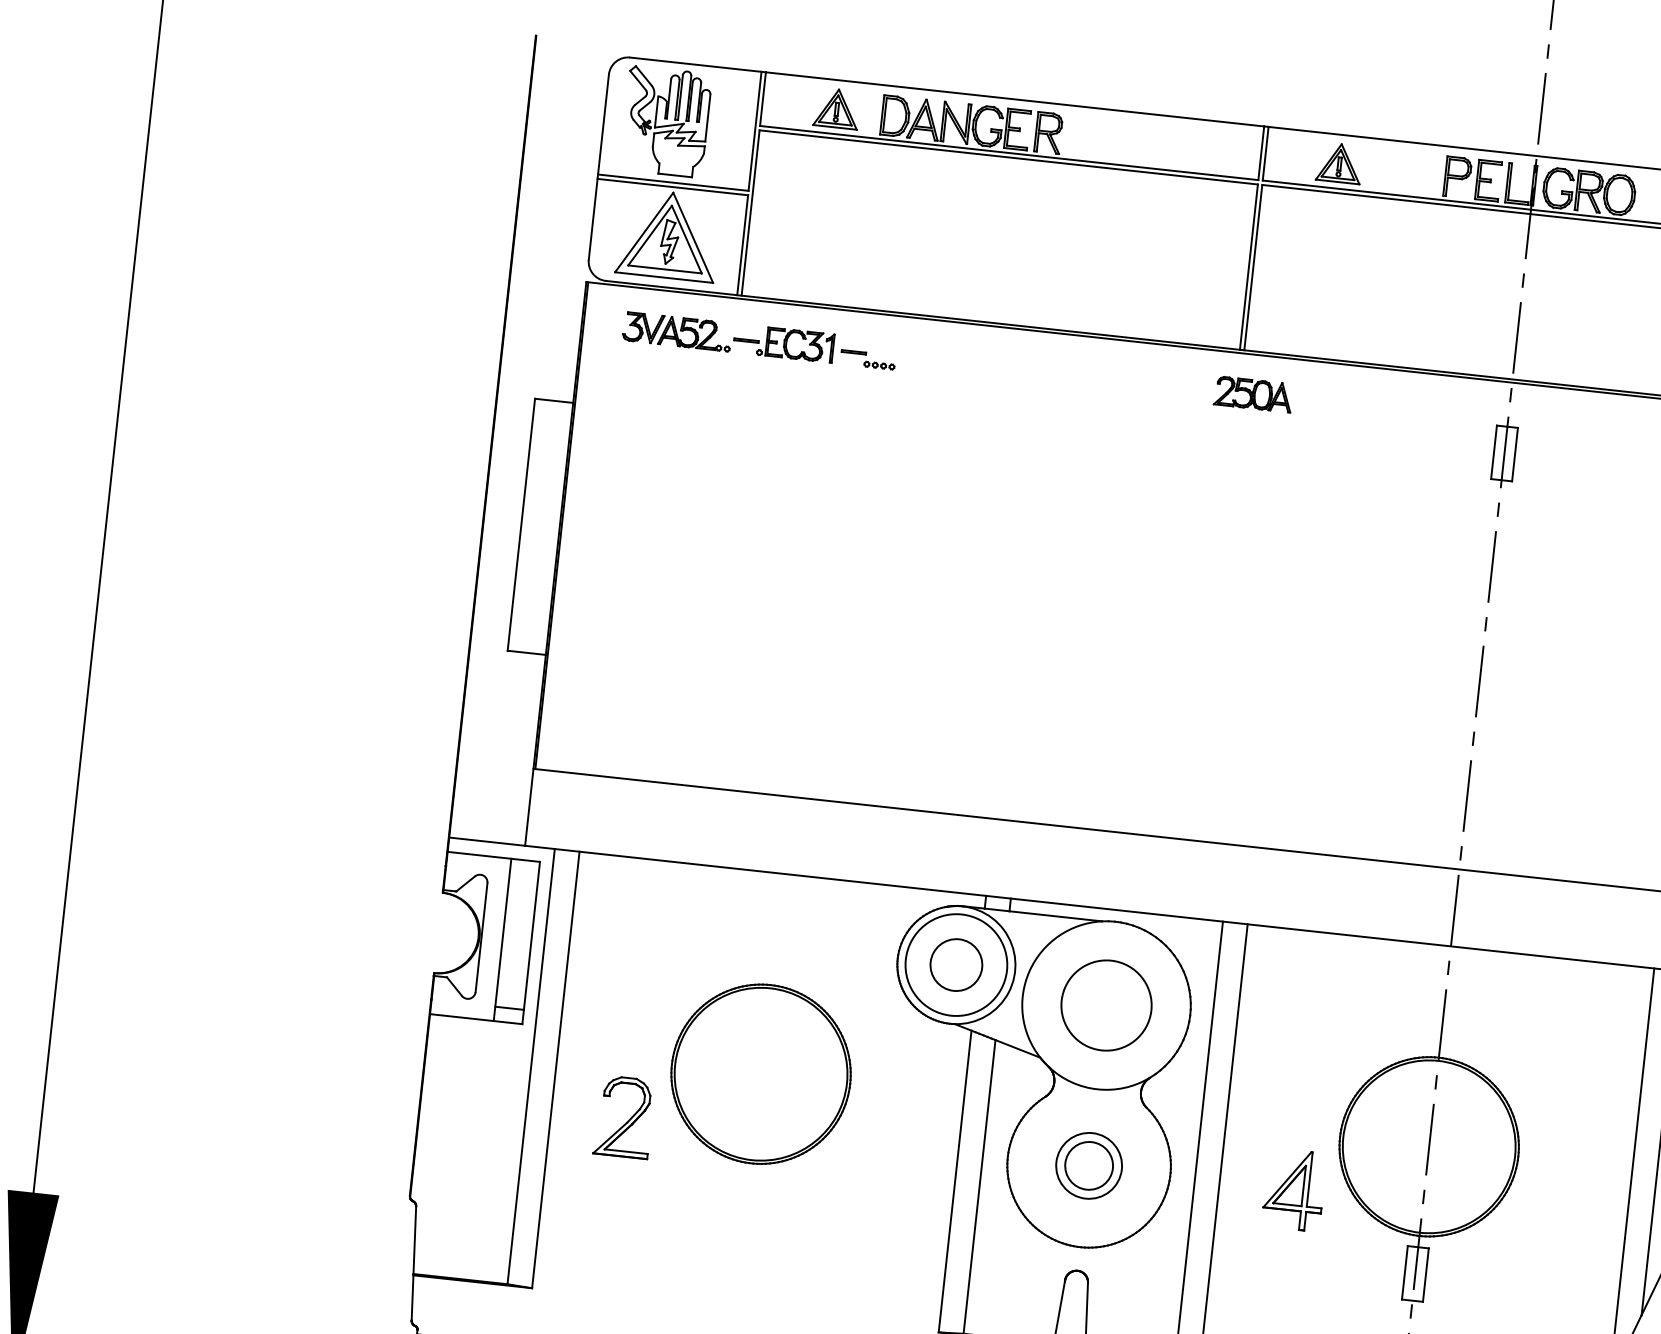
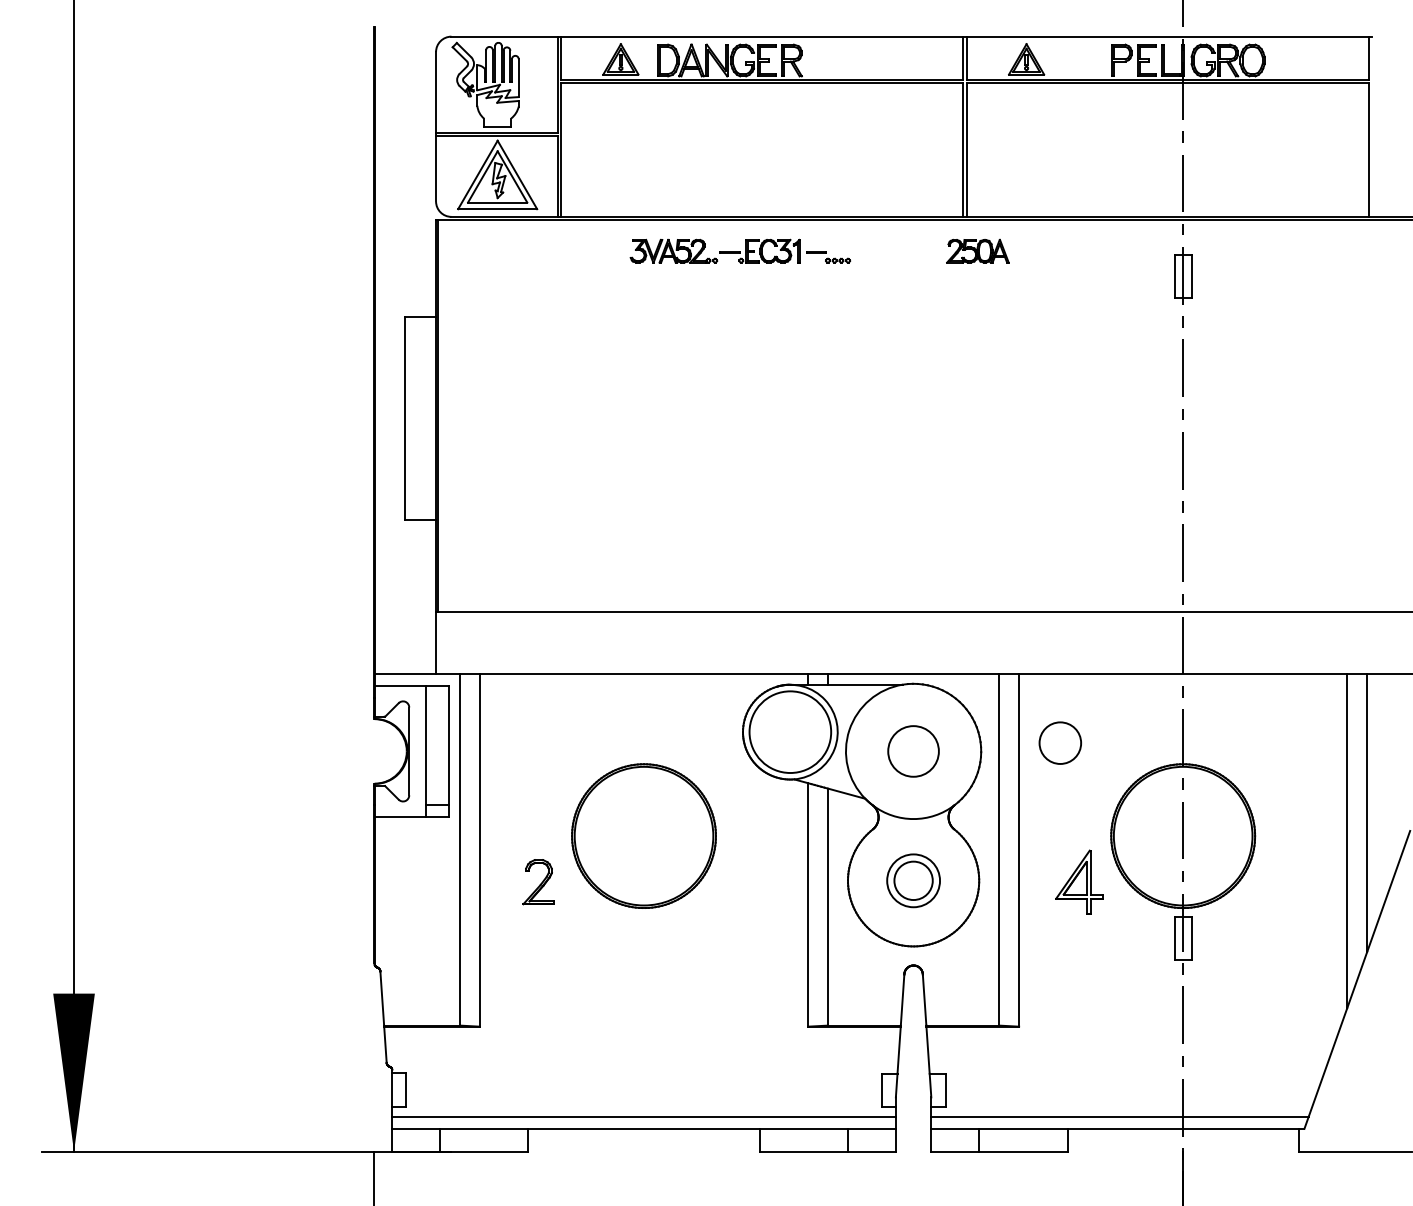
part: (759, 339) -> (740, 250), moved
circle: (955, 964) -> (1059, 742), moved
circle: (1106, 1005) -> (913, 751), size x0.7
part: (624, 1116) -> (538, 881), size x0.7

